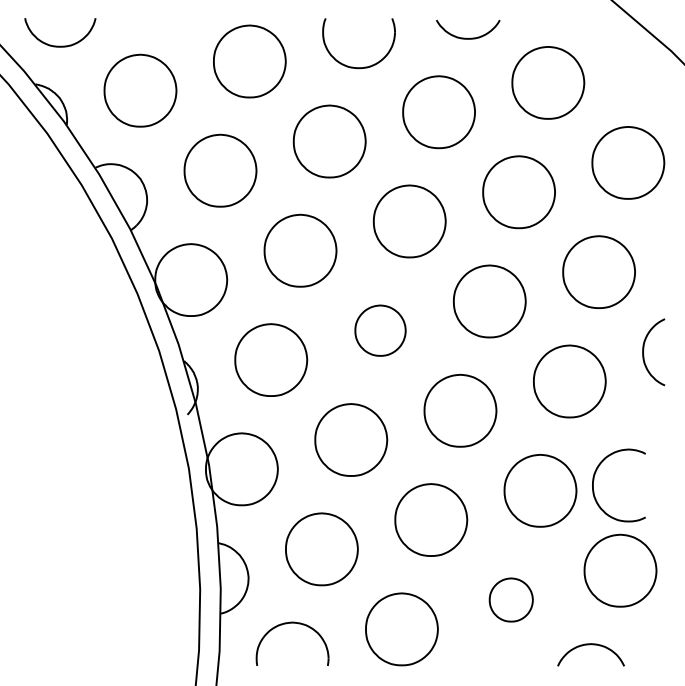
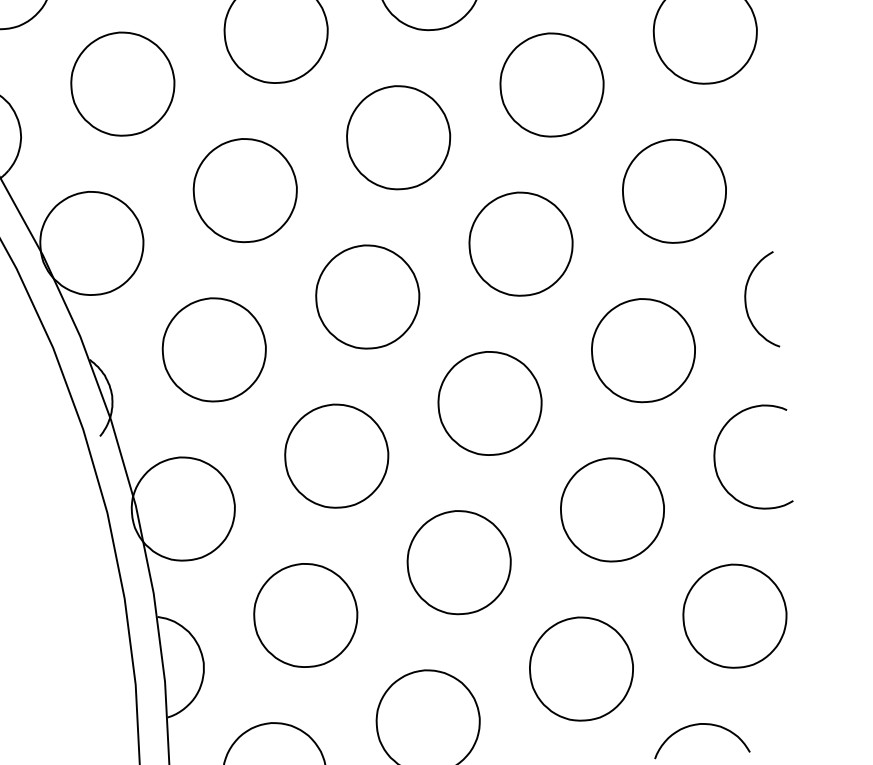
part: (380, 330) -> (367, 296), size x1.43
curve: (594, 480) -> (716, 453), moved
part: (511, 599) -> (581, 668), size x1.67

